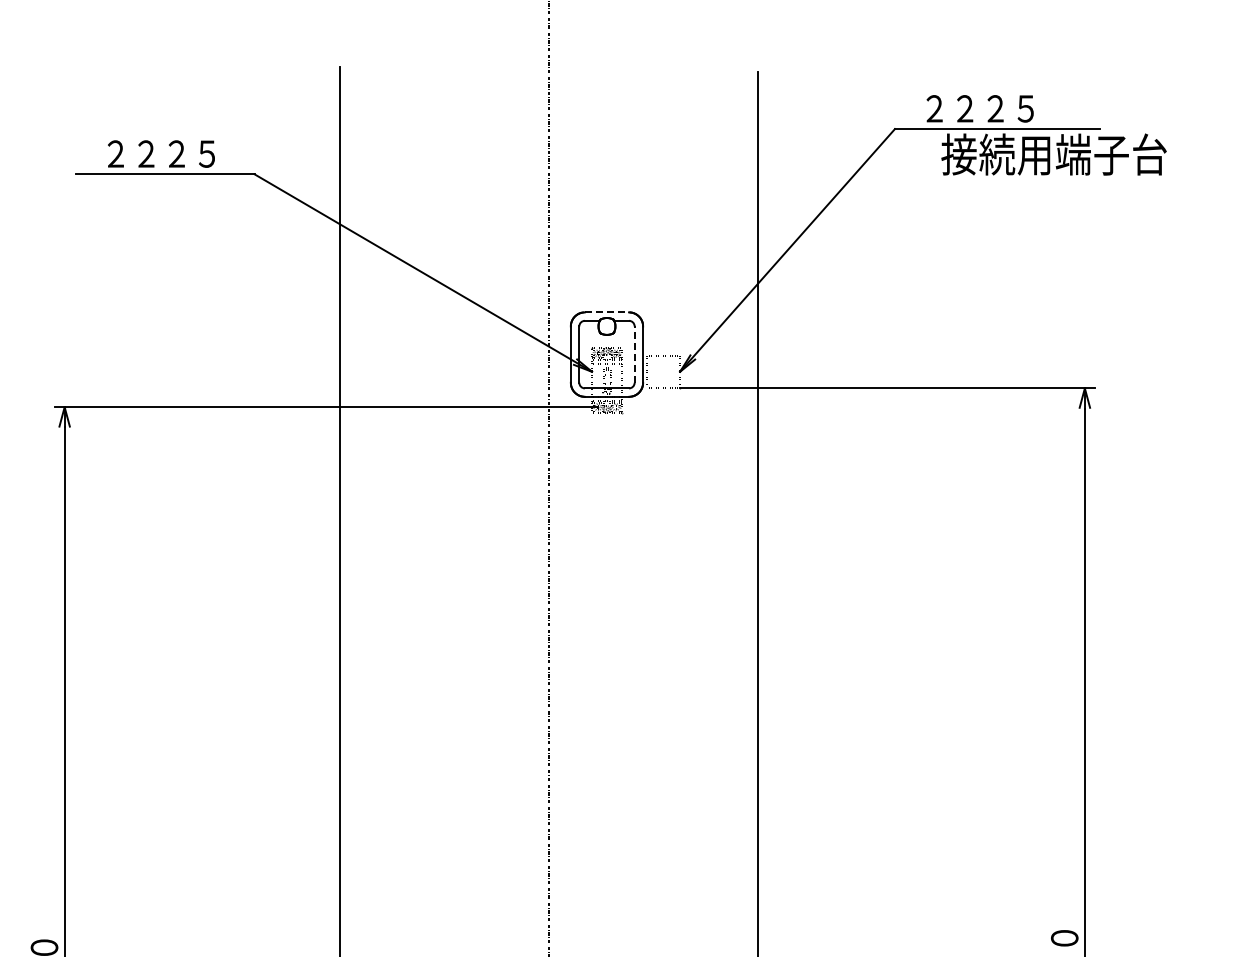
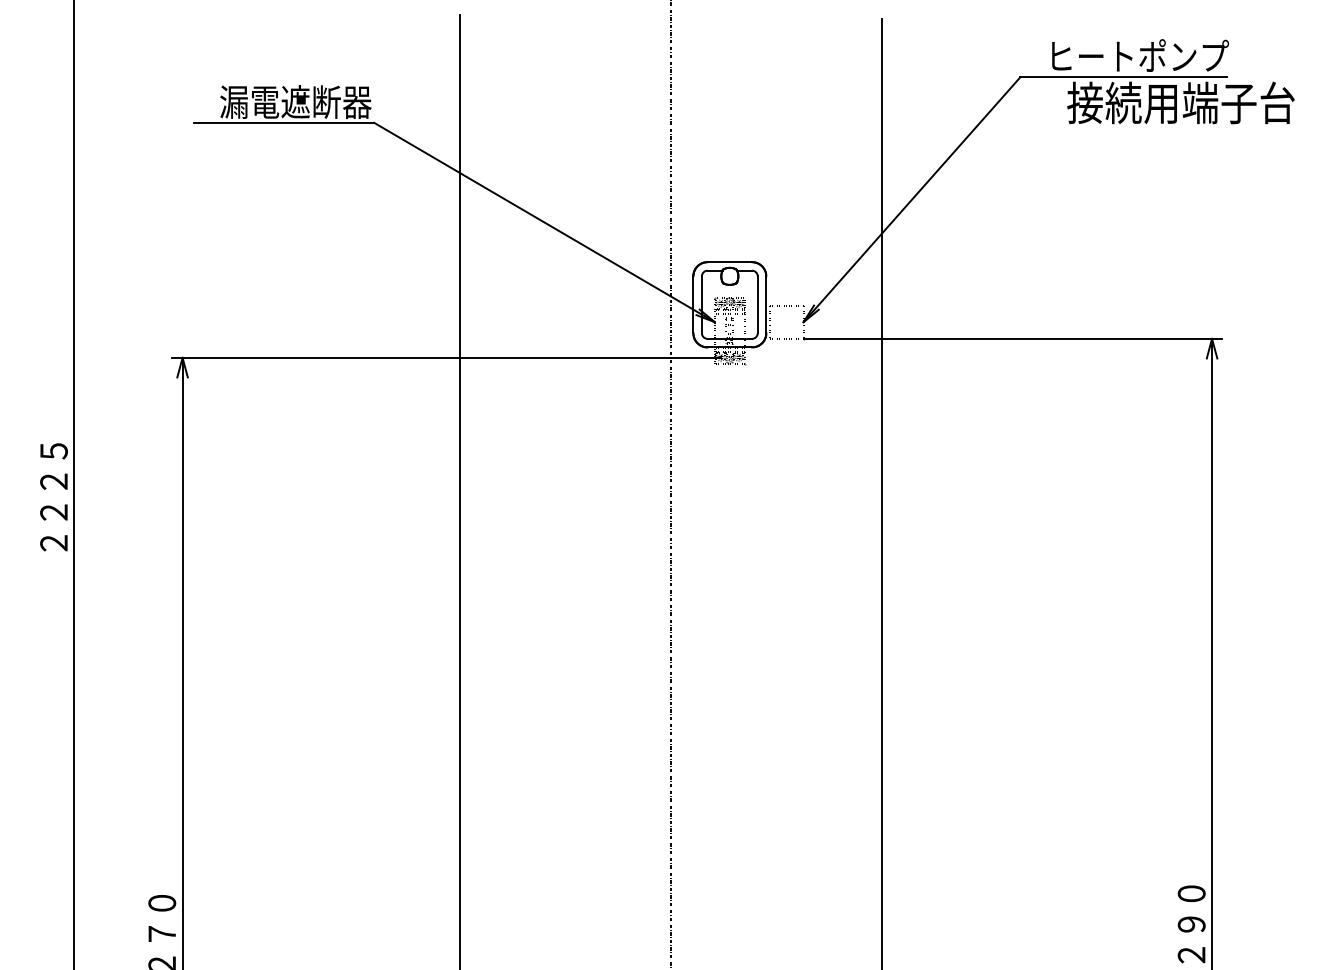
text: (1013, 107) -> (1140, 55), ２２２５ -> ヒートポンプ
text: (176, 153) -> (295, 101), ２２２５ -> 漏電遮断器
line: (607, 312) -> (730, 262), dashed -> solid
line: (634, 354) -> (757, 304), dashed -> solid

